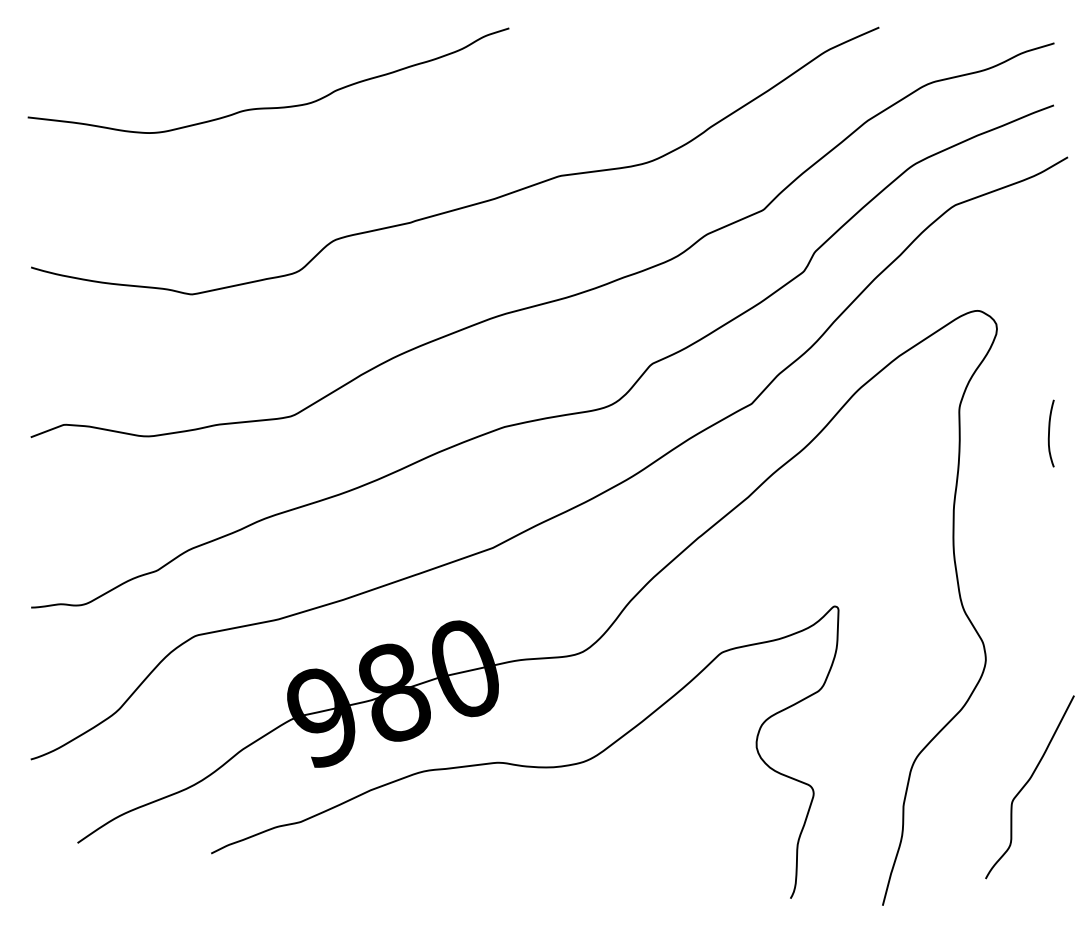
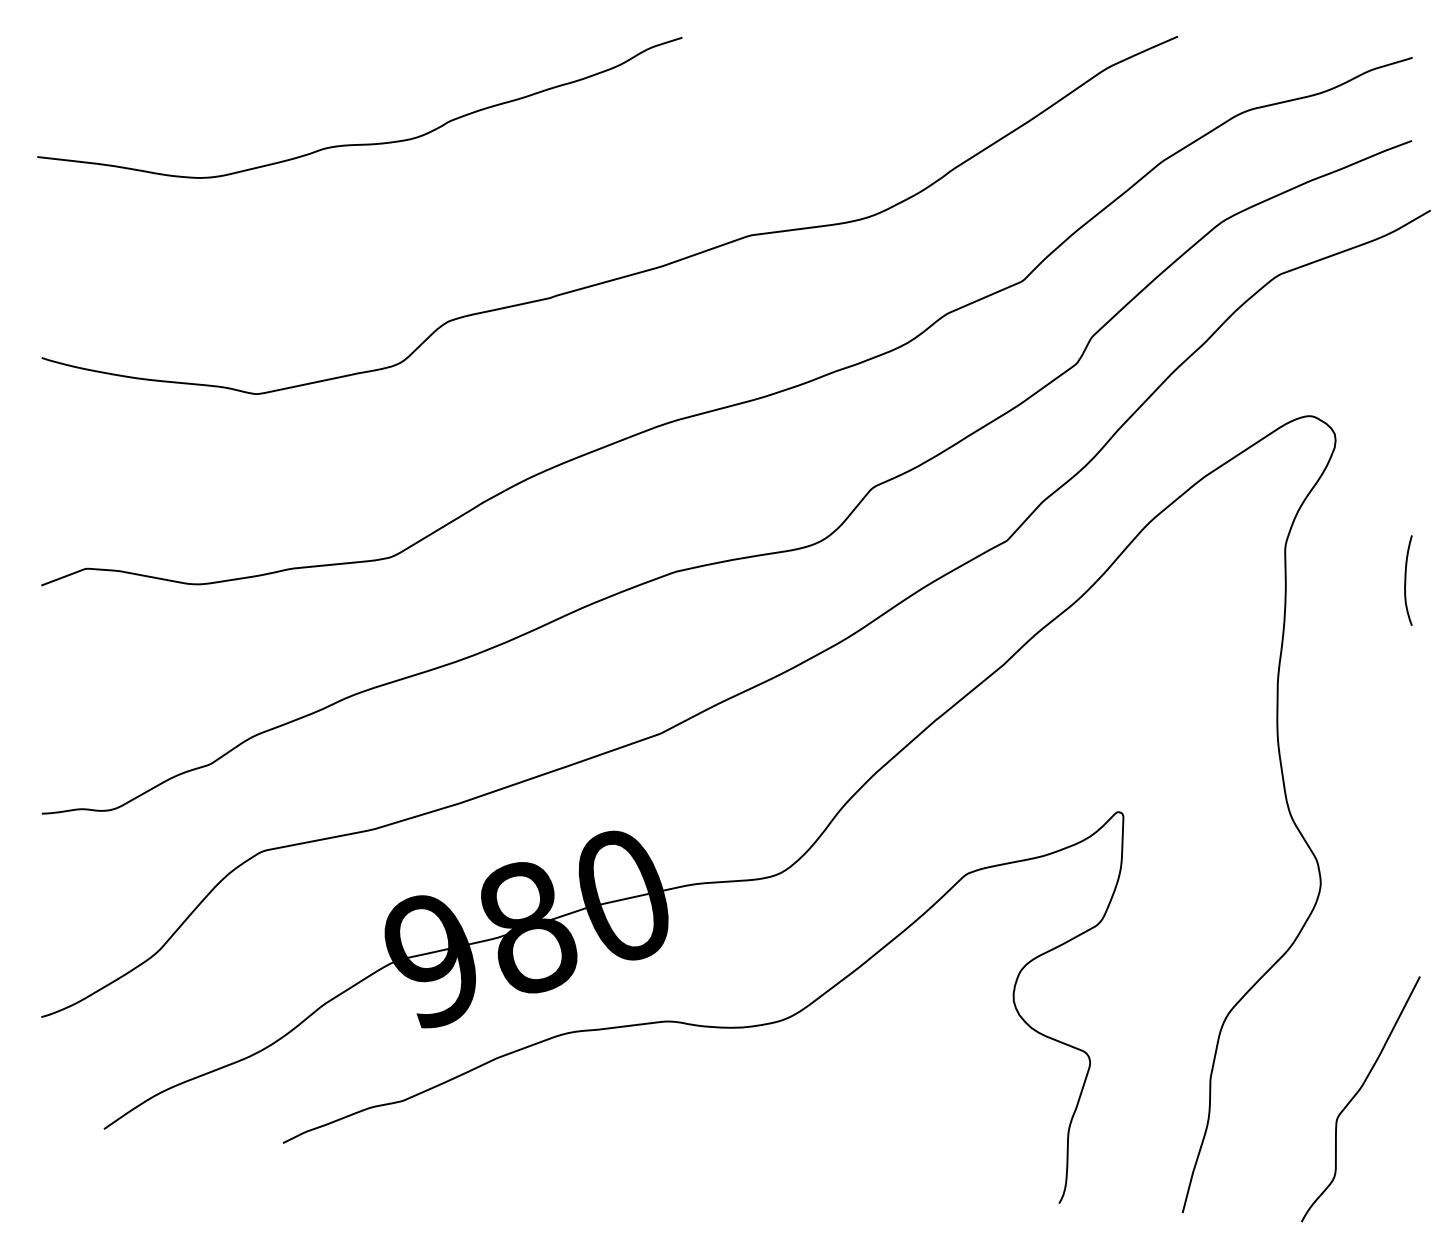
curve: (1026, 784) -> (1356, 1095), moved

